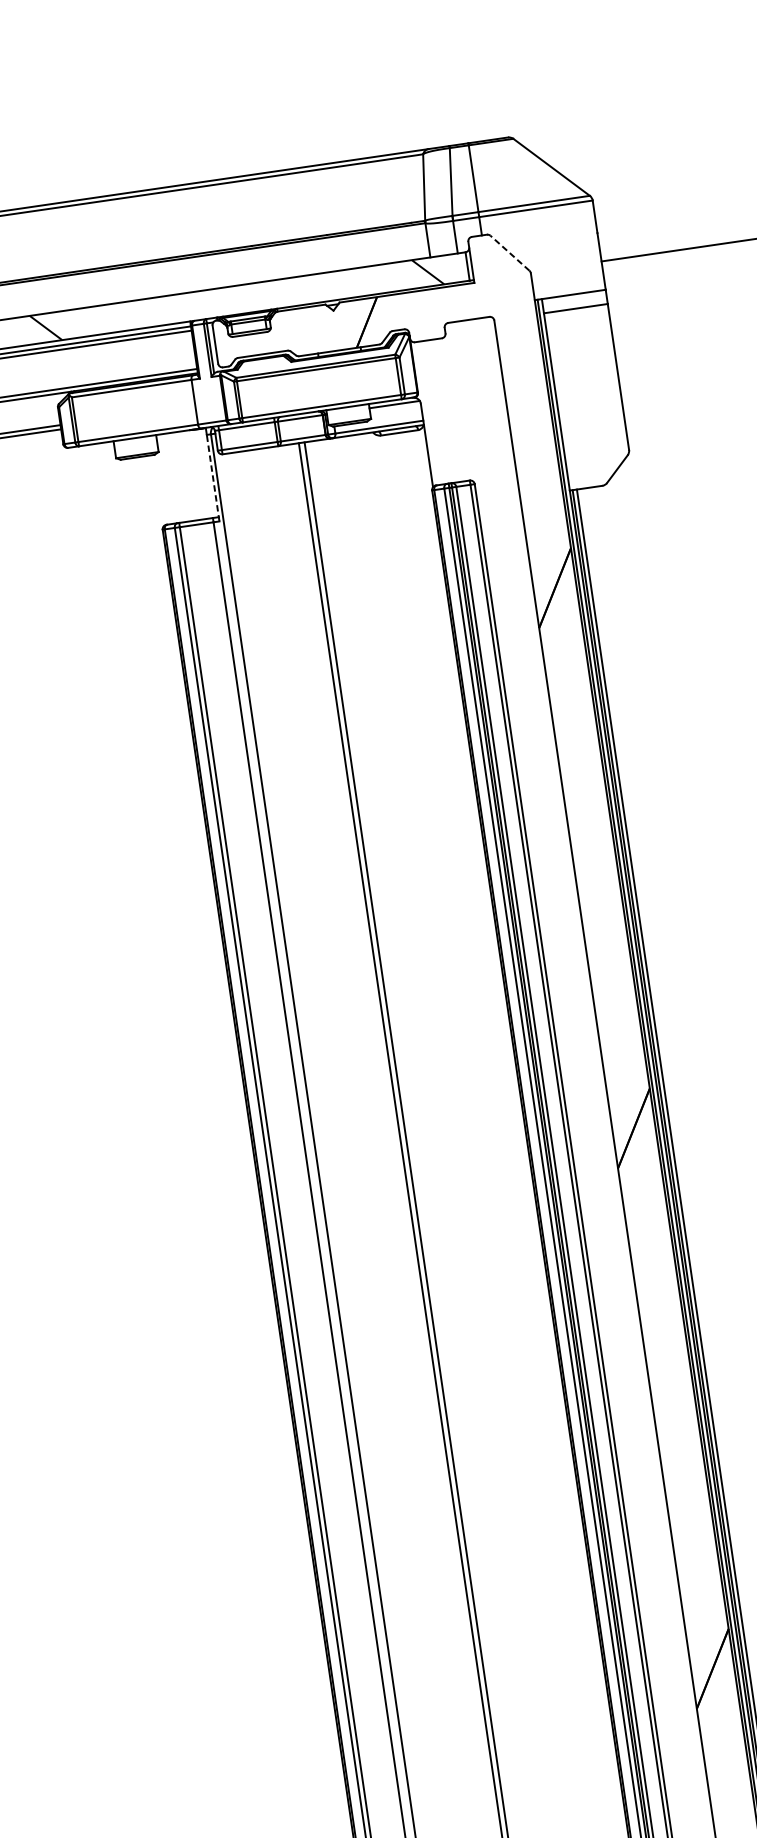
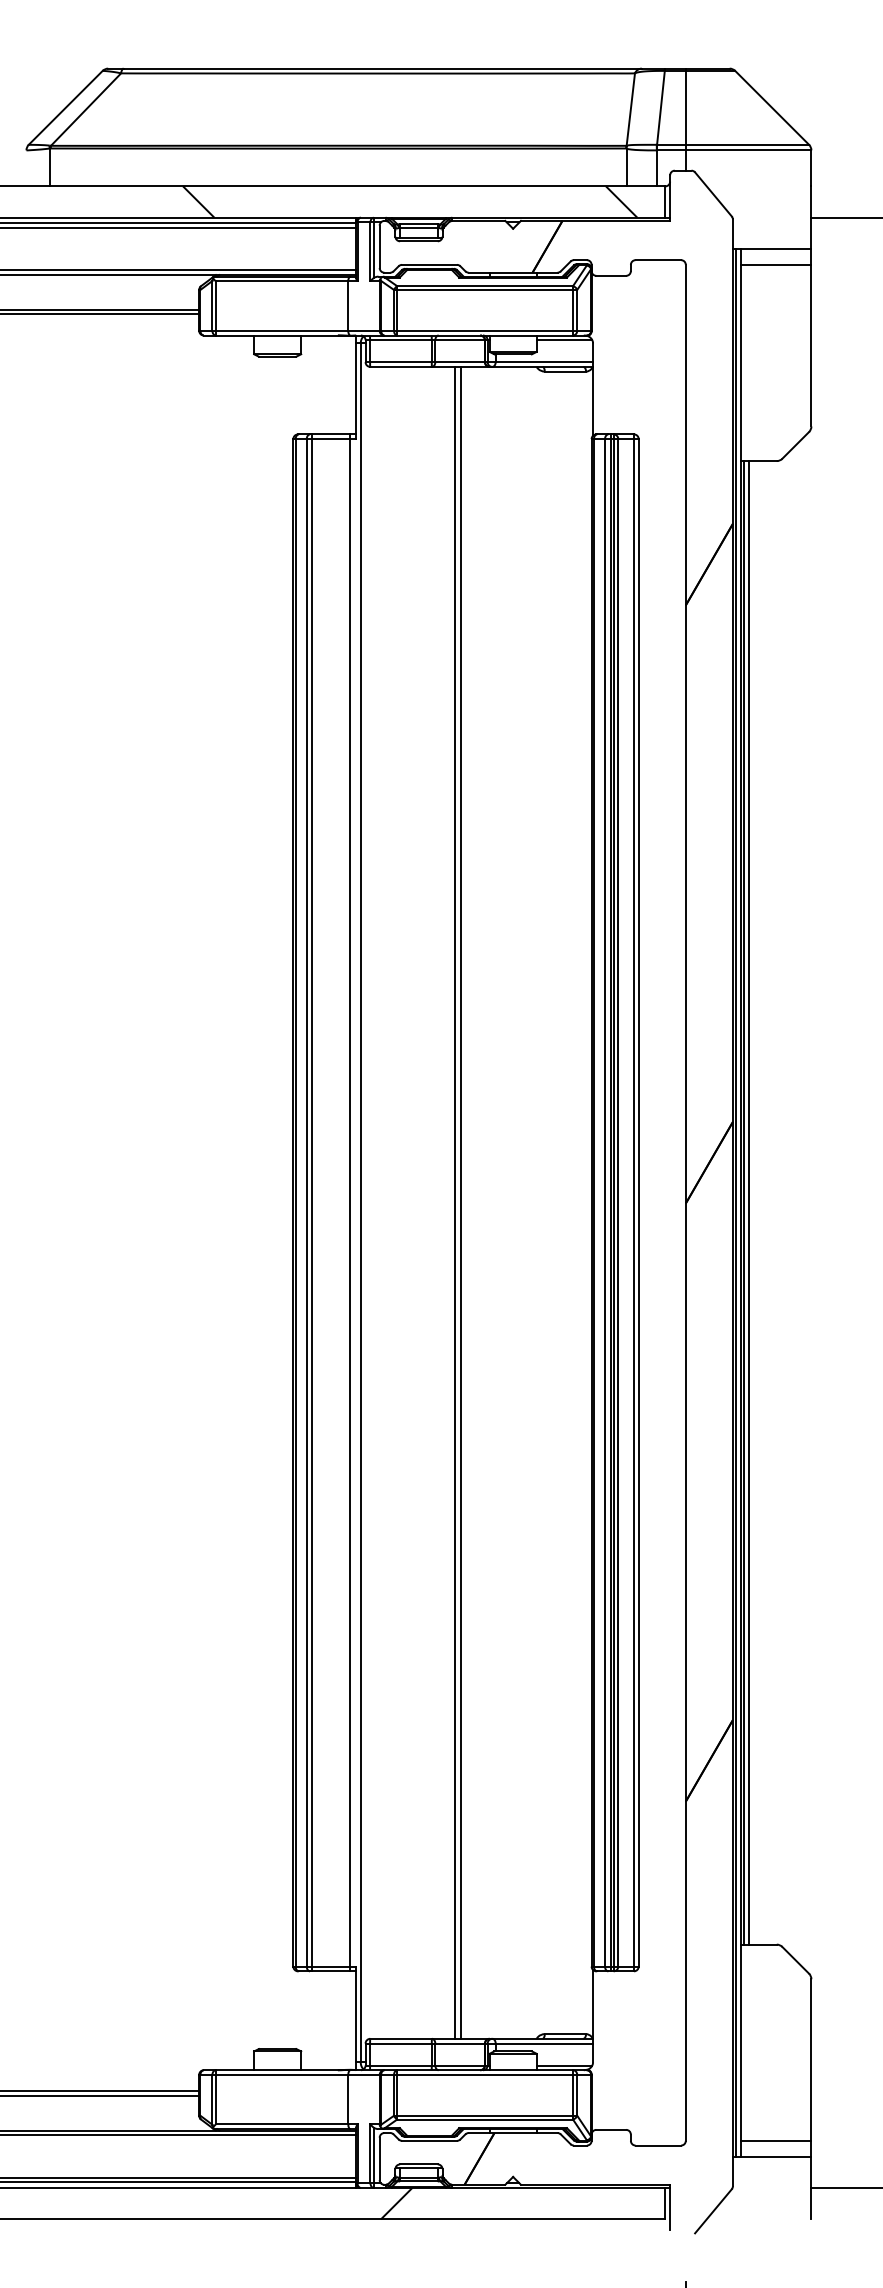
line: (510, 253) -> (713, 194), dashed -> solid
line: (213, 478) -> (356, 391), dashed -> solid

